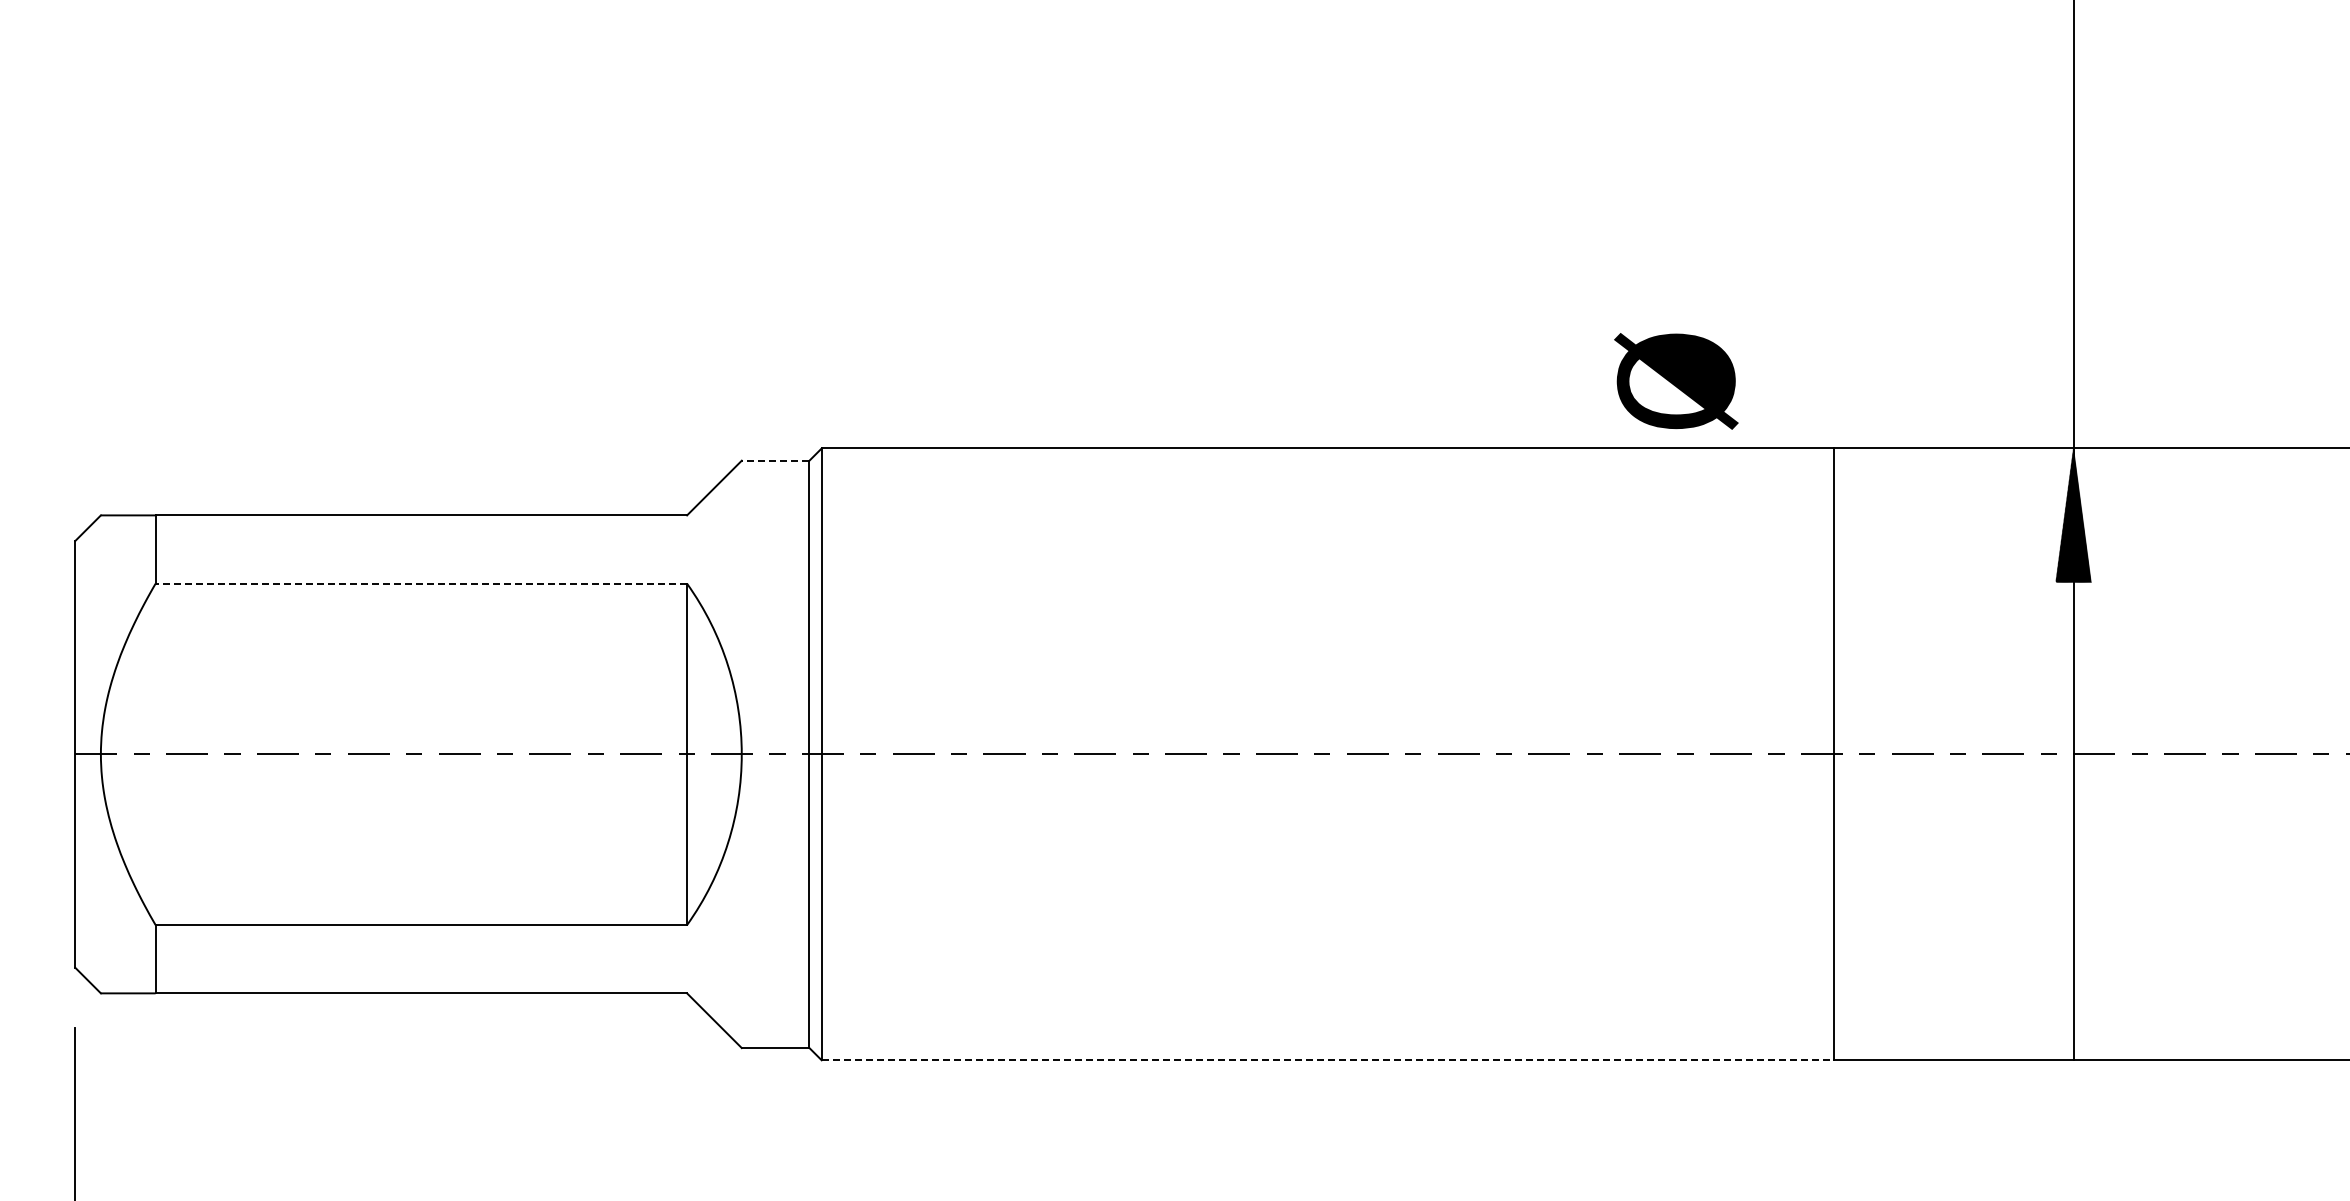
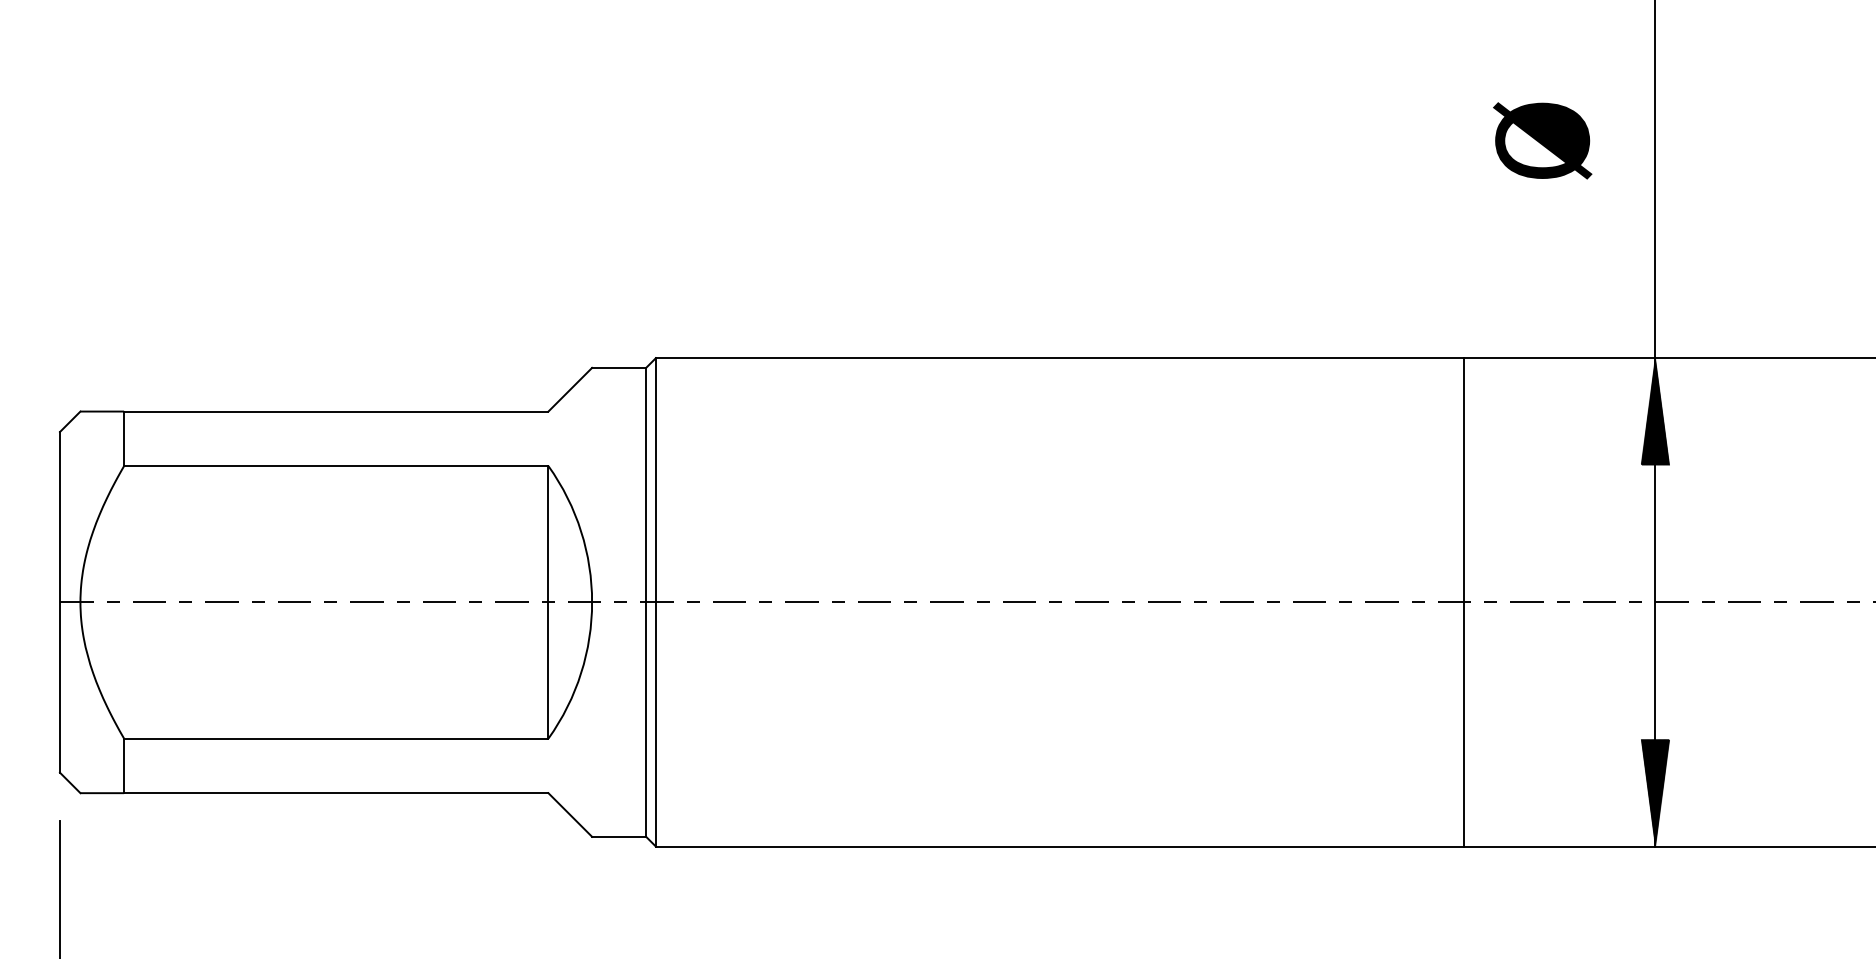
text: (1676, 381) -> (1542, 140), moved
line: (775, 460) -> (619, 367), dashed -> solid
line: (421, 583) -> (336, 465), dashed -> solid
hatch: (2073, 993) -> (1655, 793), added
line: (1328, 1060) -> (1060, 846), dashed -> solid

